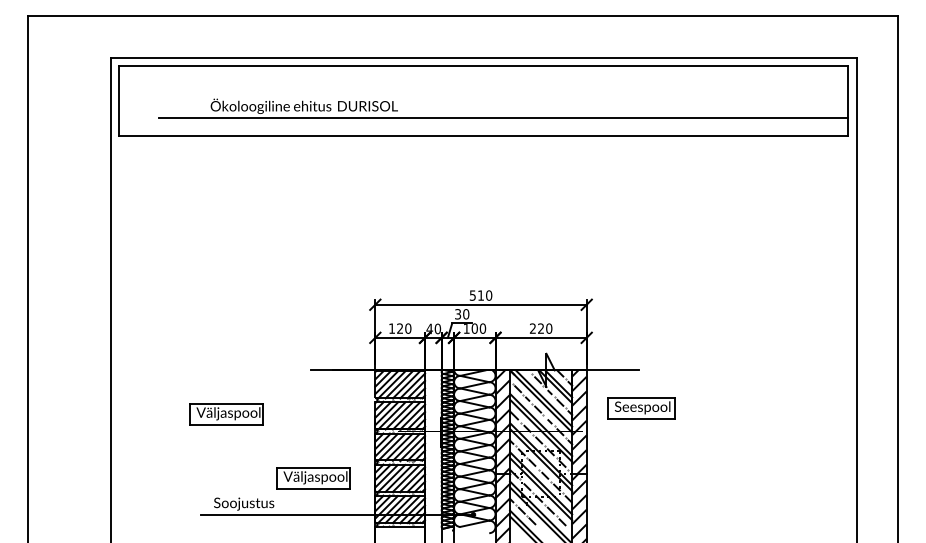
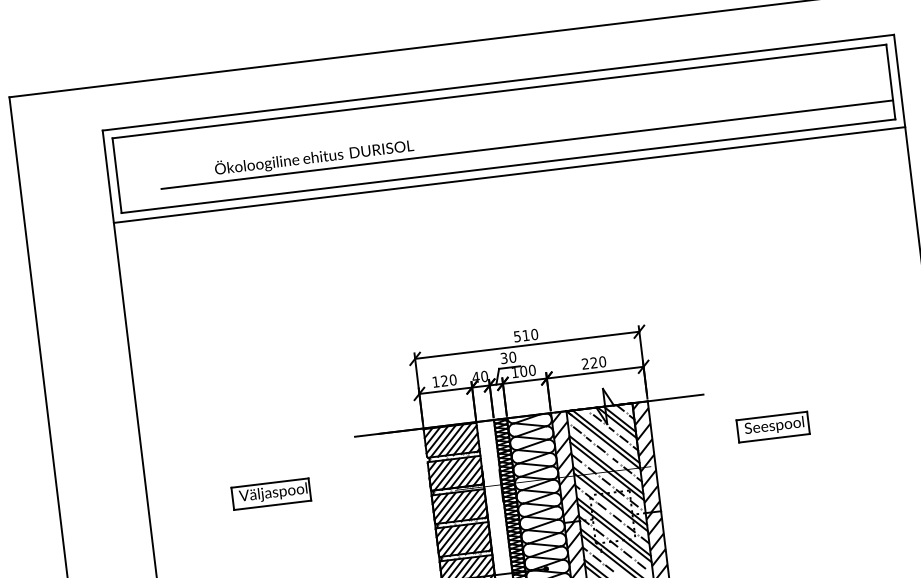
line: (483, 144) -> (509, 174), added
part: (641, 408) -> (773, 427), moved
part: (313, 478) -> (371, 551), removed

